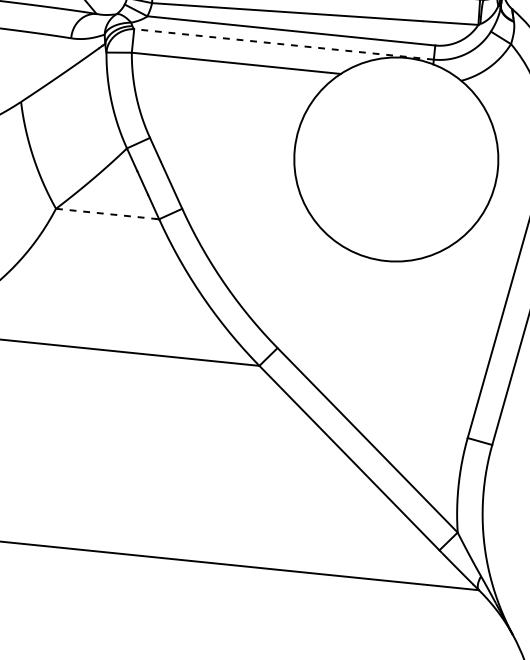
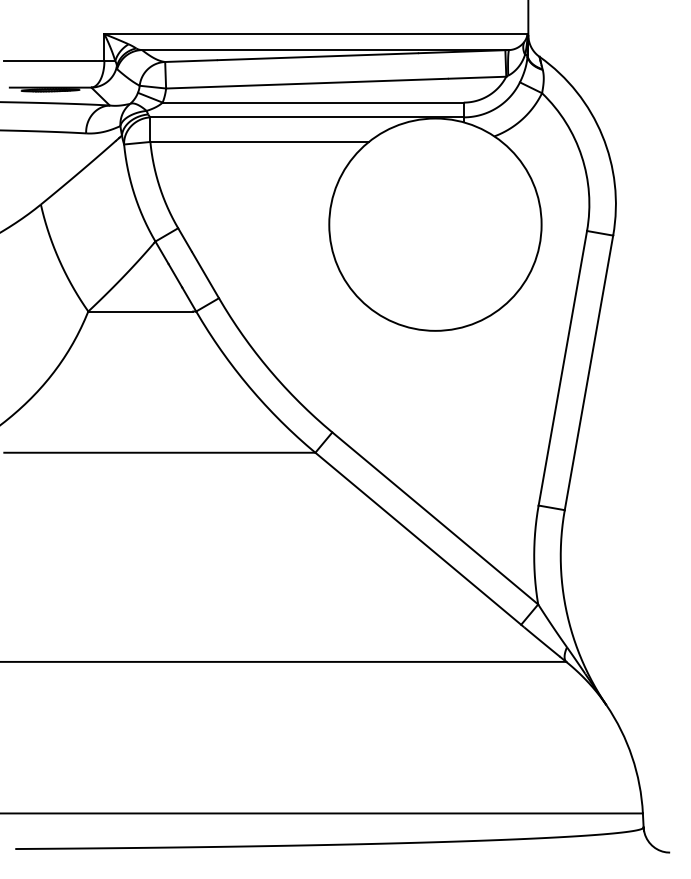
line: (284, 44) -> (307, 117), dashed -> solid
line: (106, 213) -> (141, 311), dashed -> solid

